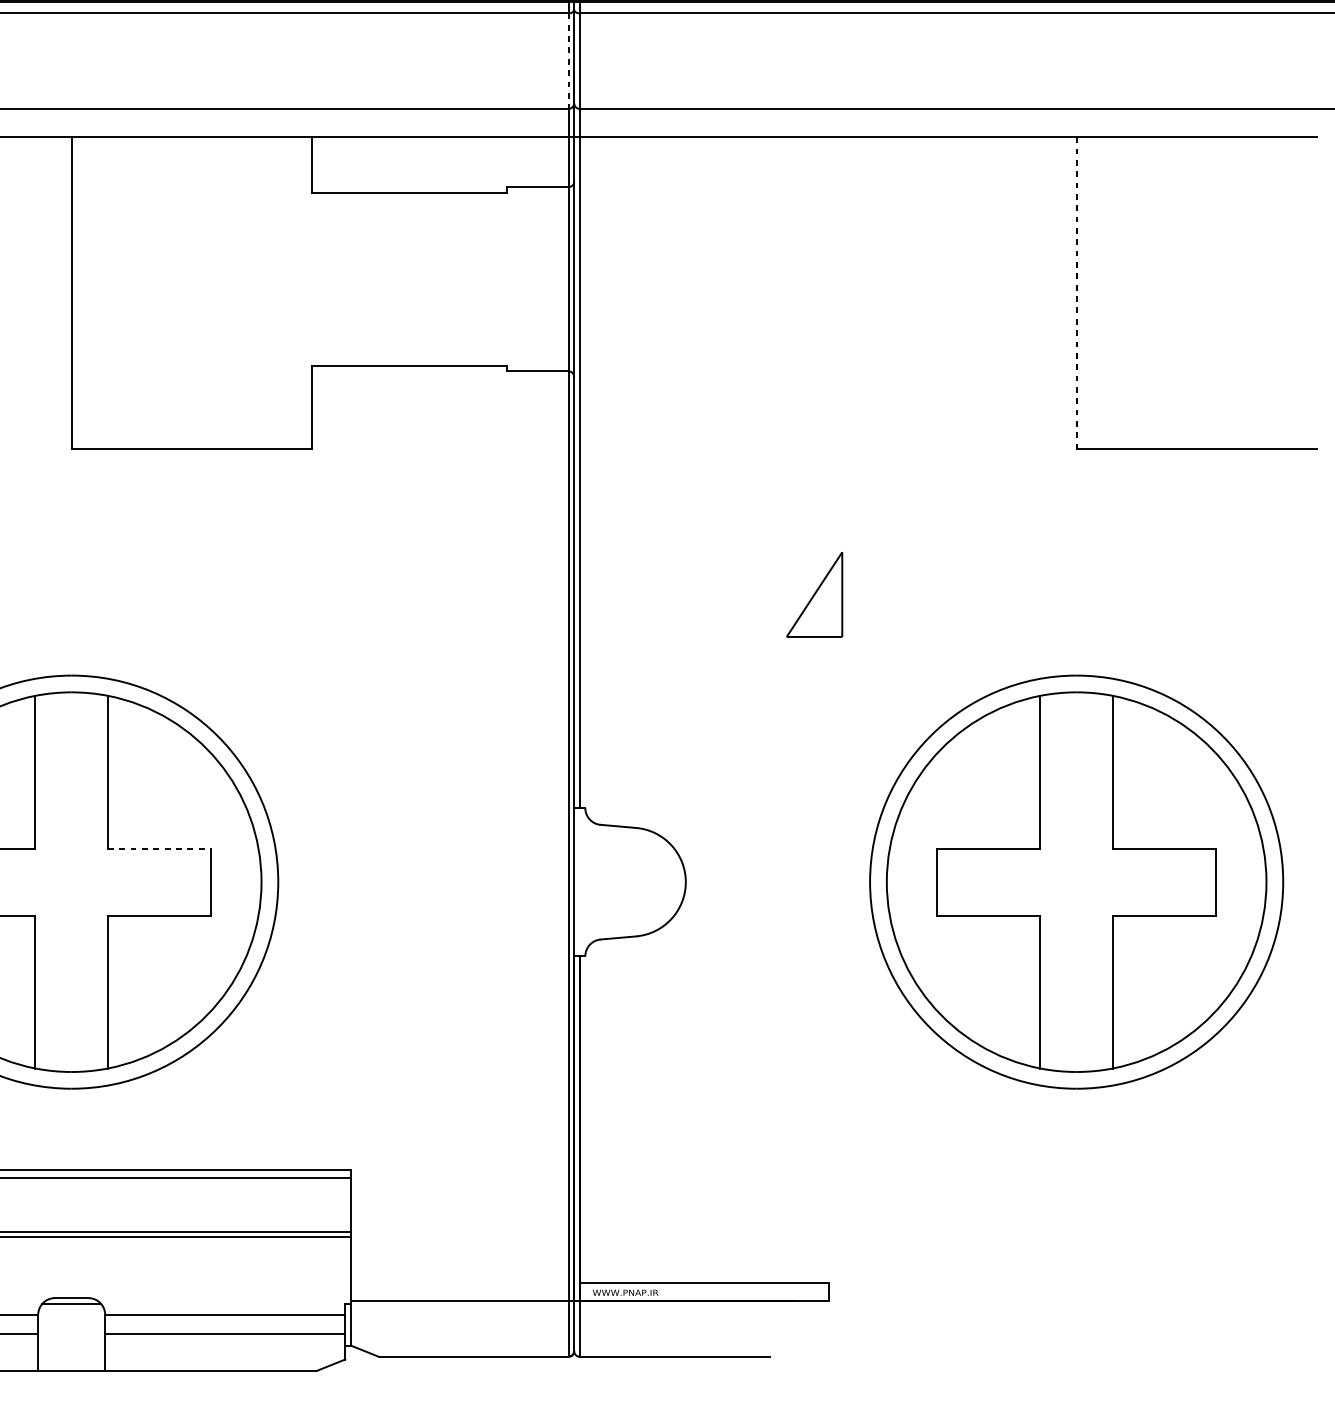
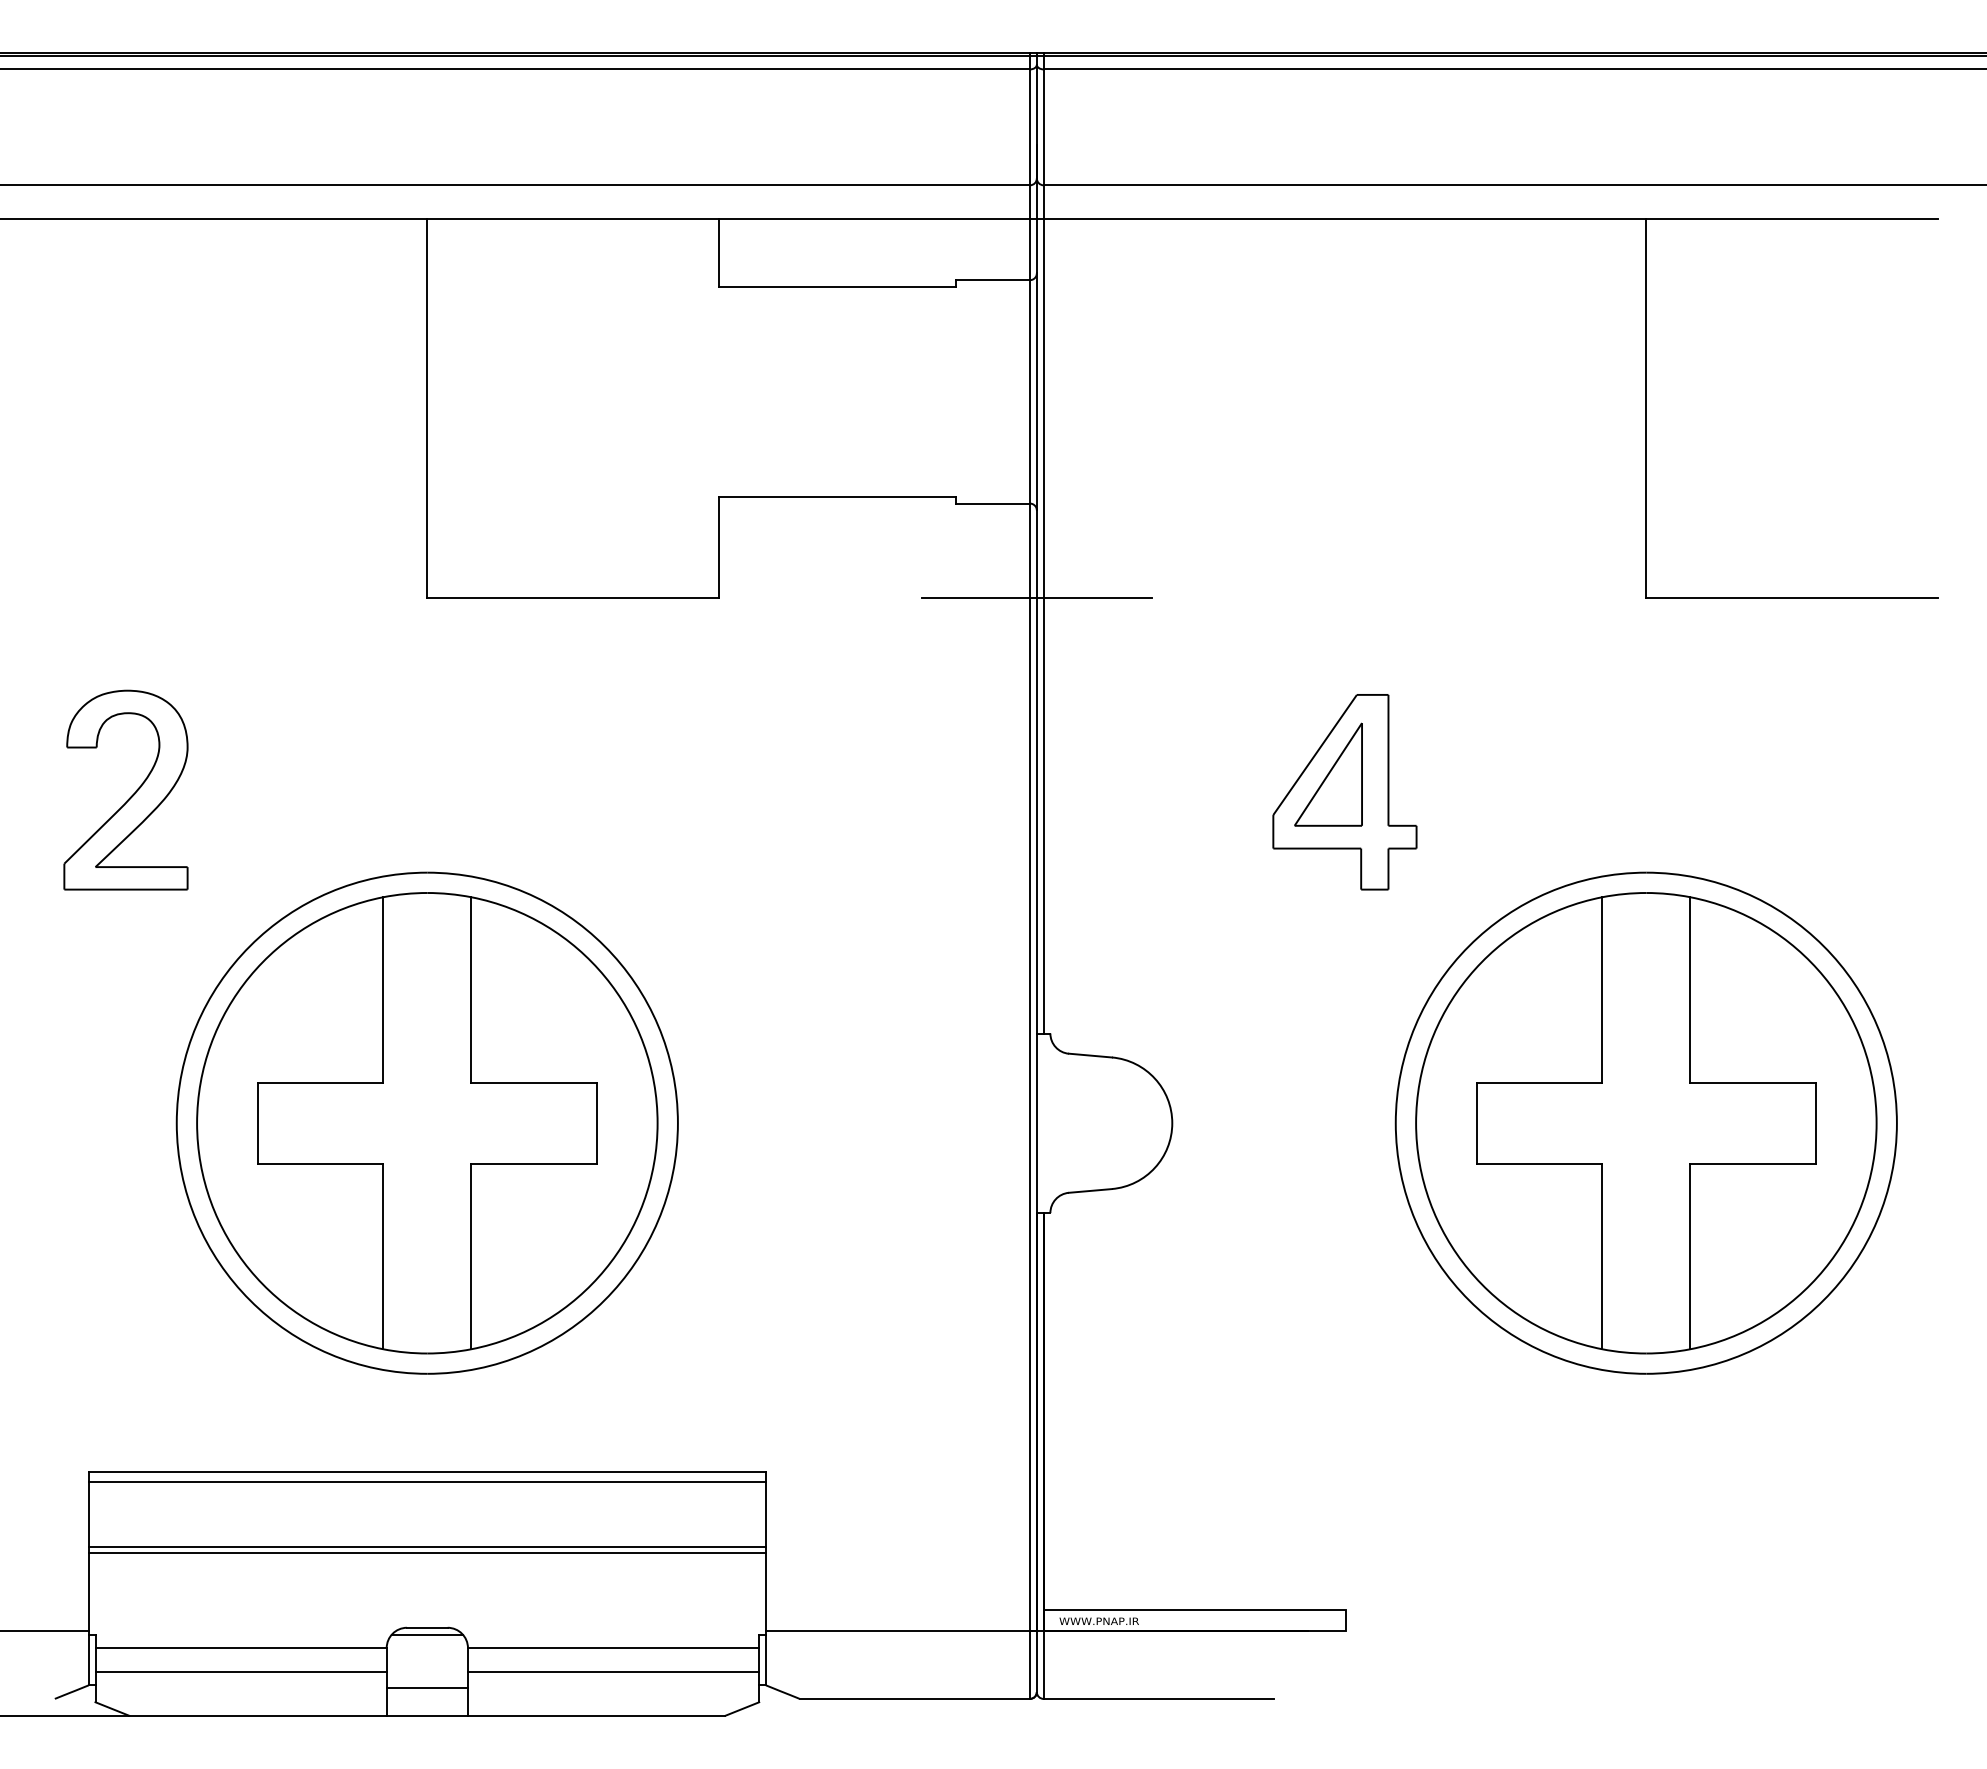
line: (568, 61) -> (1030, 127), dashed -> solid
line: (1076, 292) -> (1646, 408), dashed -> solid
line: (573, 449) -> (1036, 598), added
part: (827, 609) -> (1344, 792), added
line: (160, 848) -> (534, 1082), dashed -> solid
line: (71, 1347) -> (426, 1687), added

